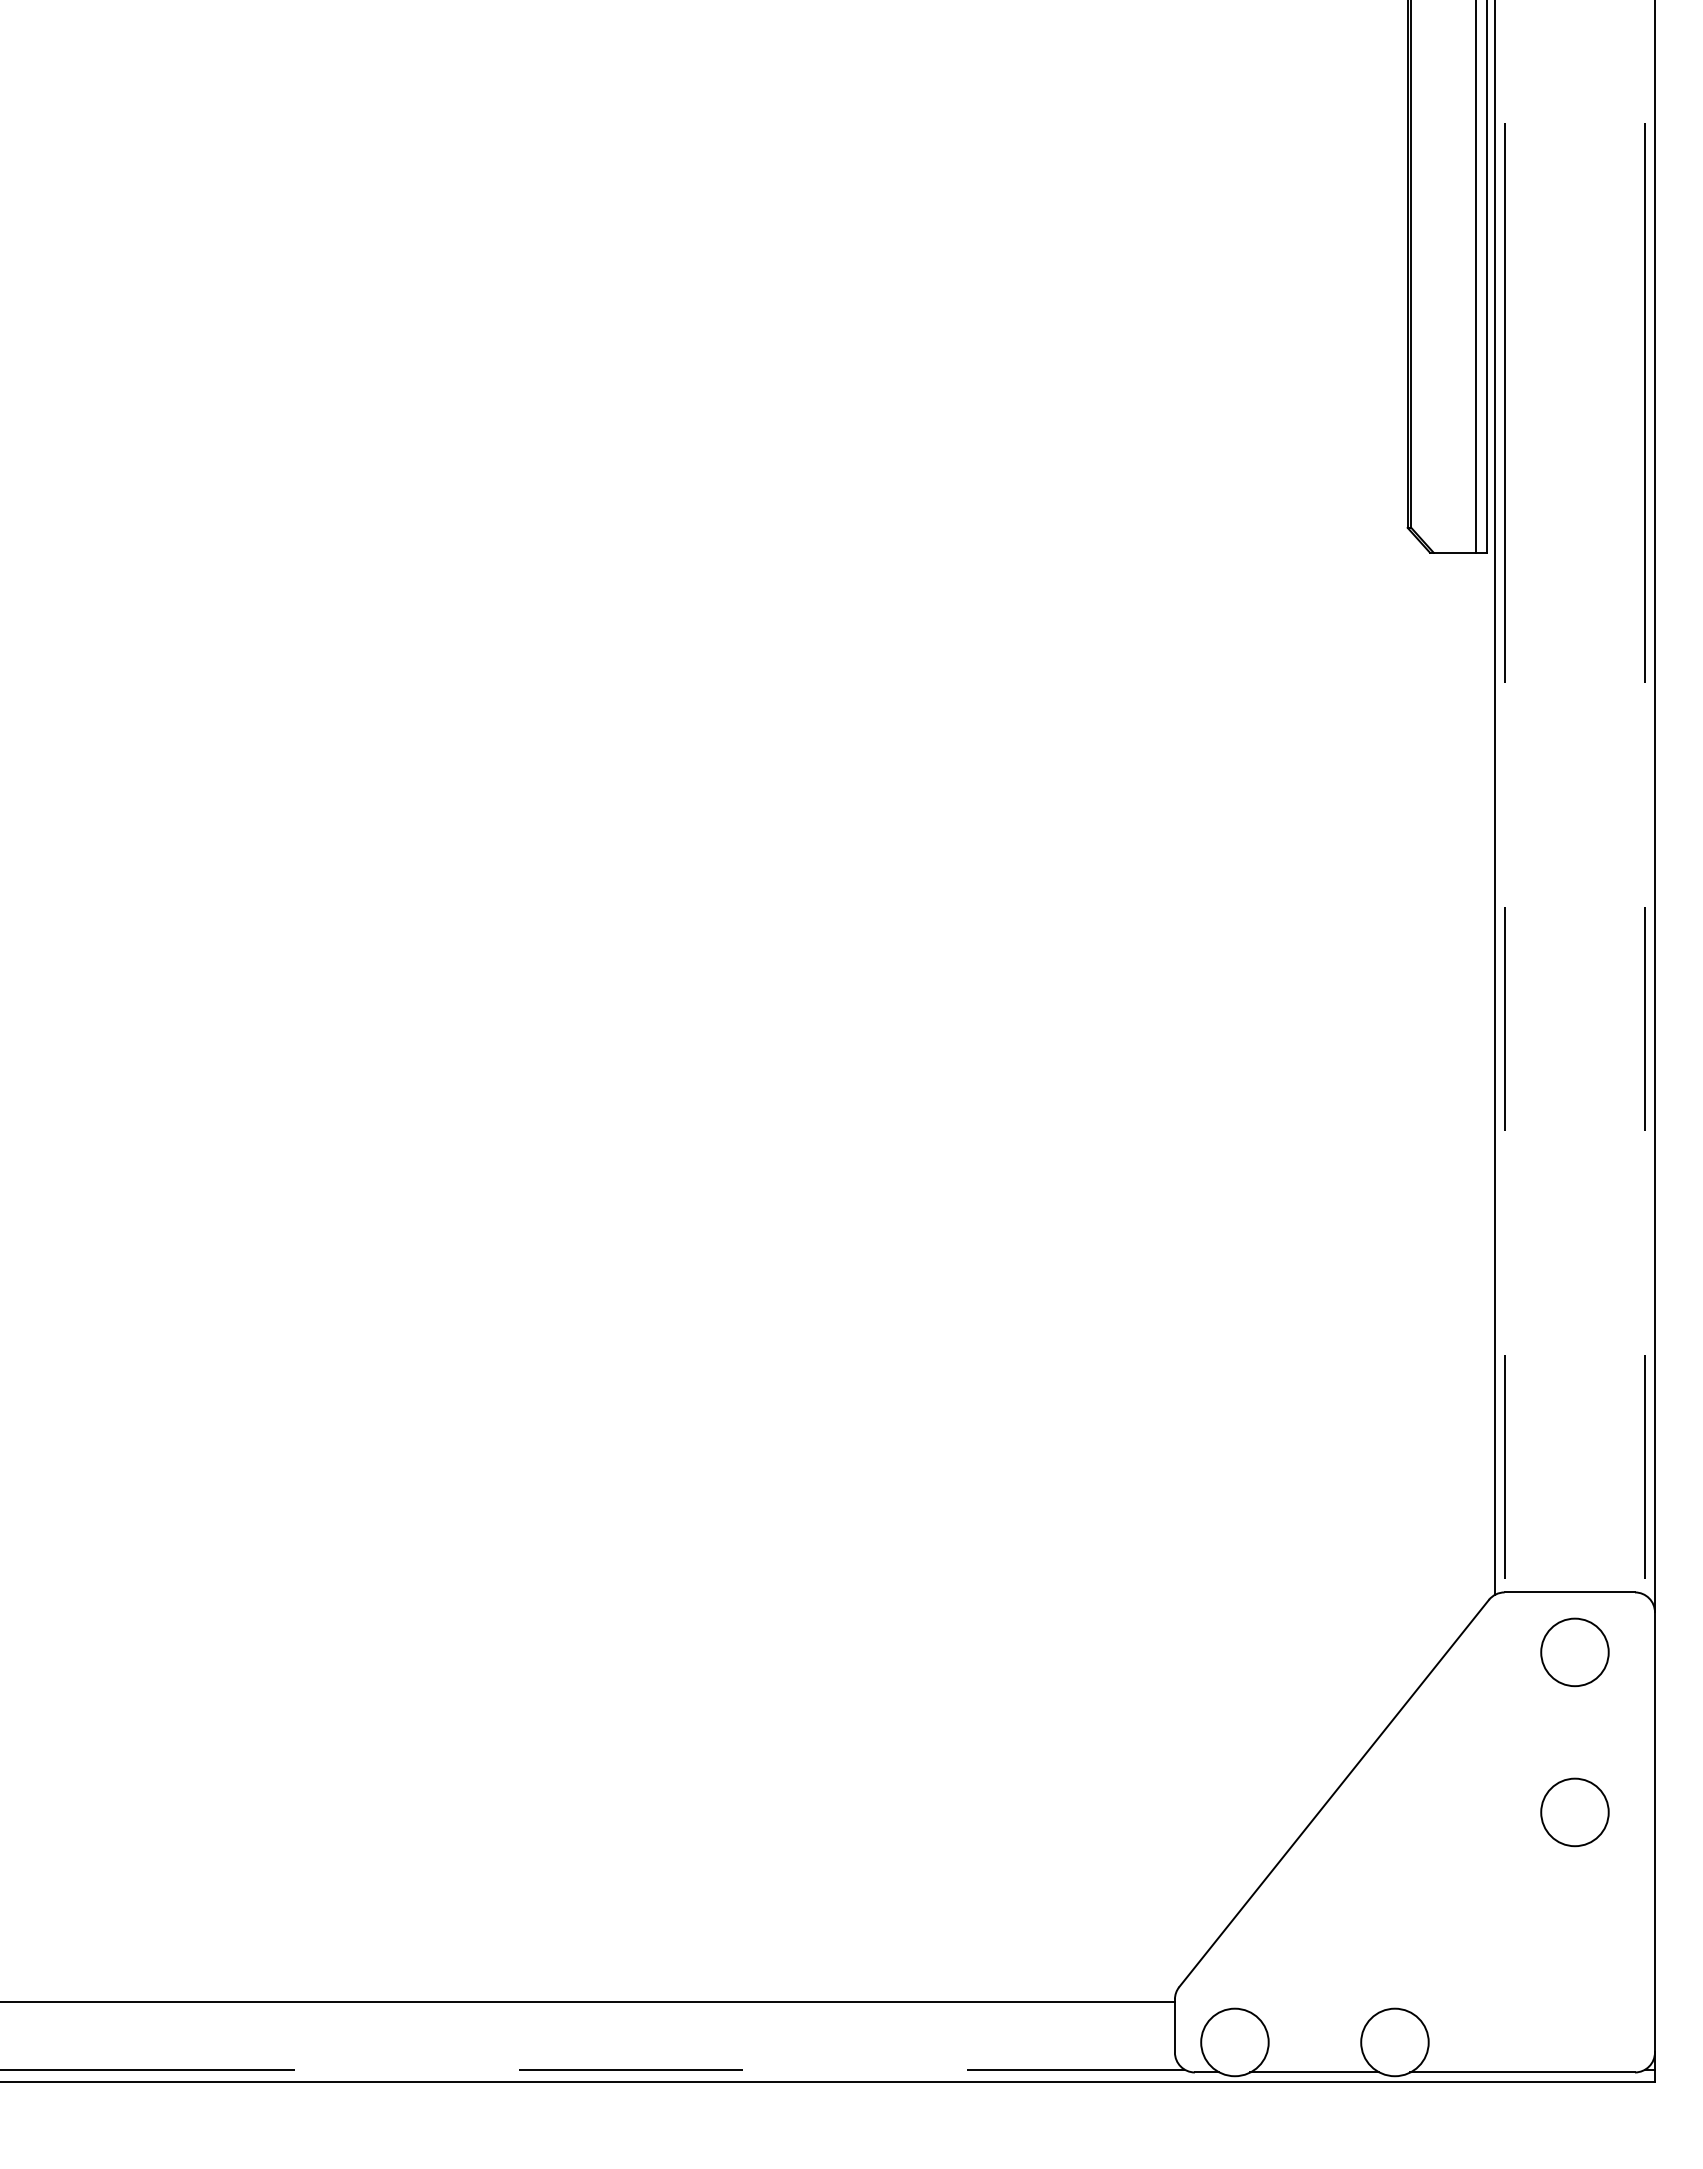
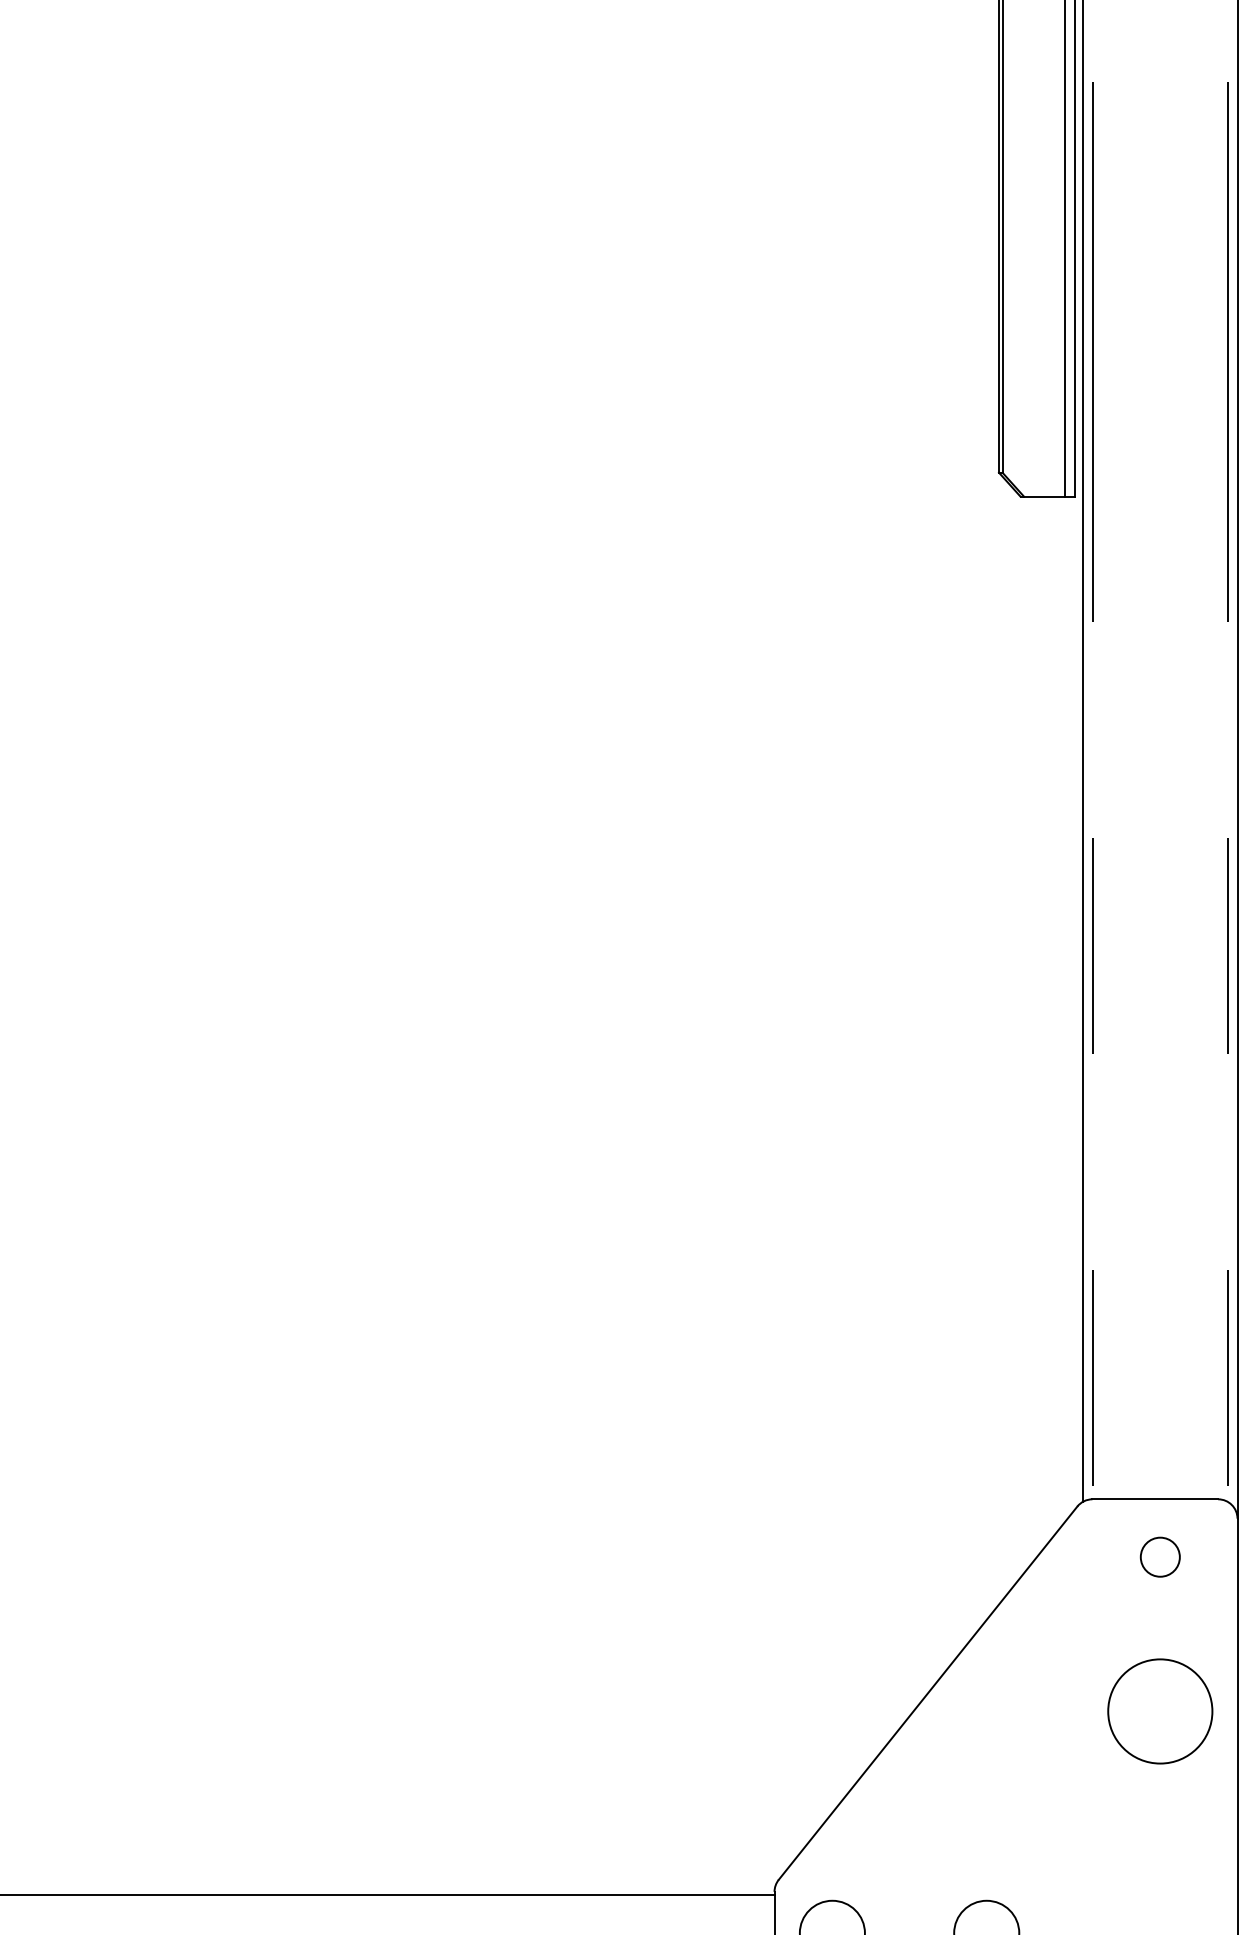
circle: (1574, 1652) -> (1159, 1557), size x0.6
circle: (1574, 1812) -> (1159, 1711), size x1.6

